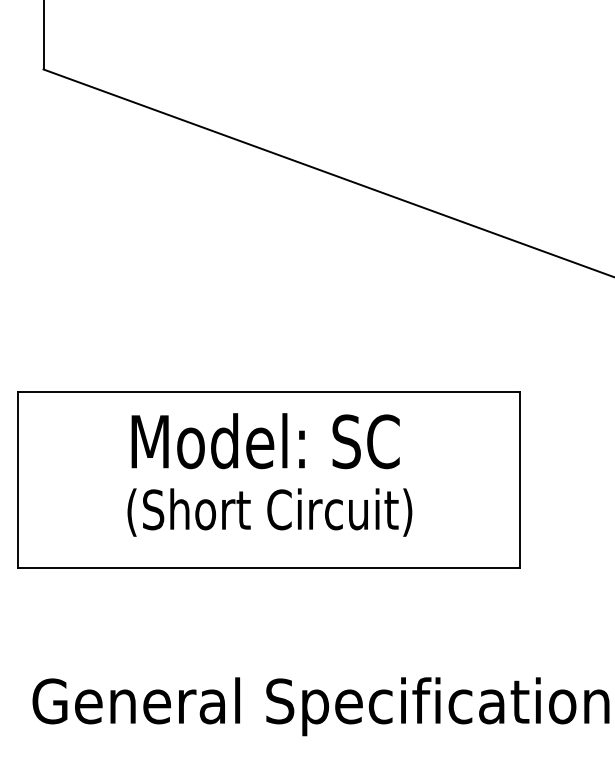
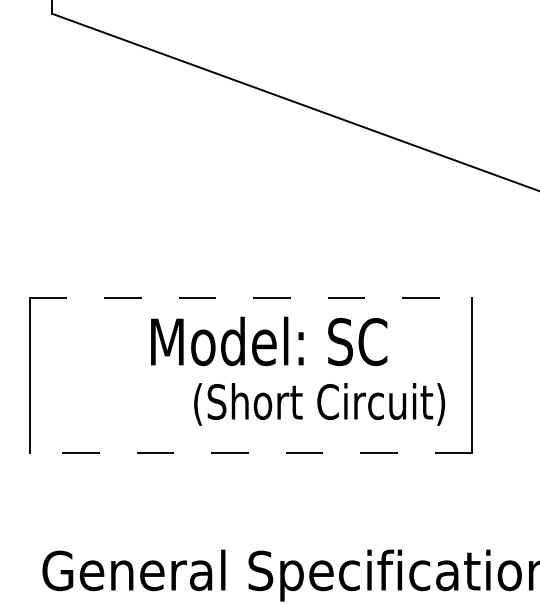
line: (269, 391) -> (251, 297), solid -> dashed
text: (265, 441) -> (268, 341), moved
text: (269, 512) -> (319, 404), moved
line: (269, 567) -> (251, 452), solid -> dashed

